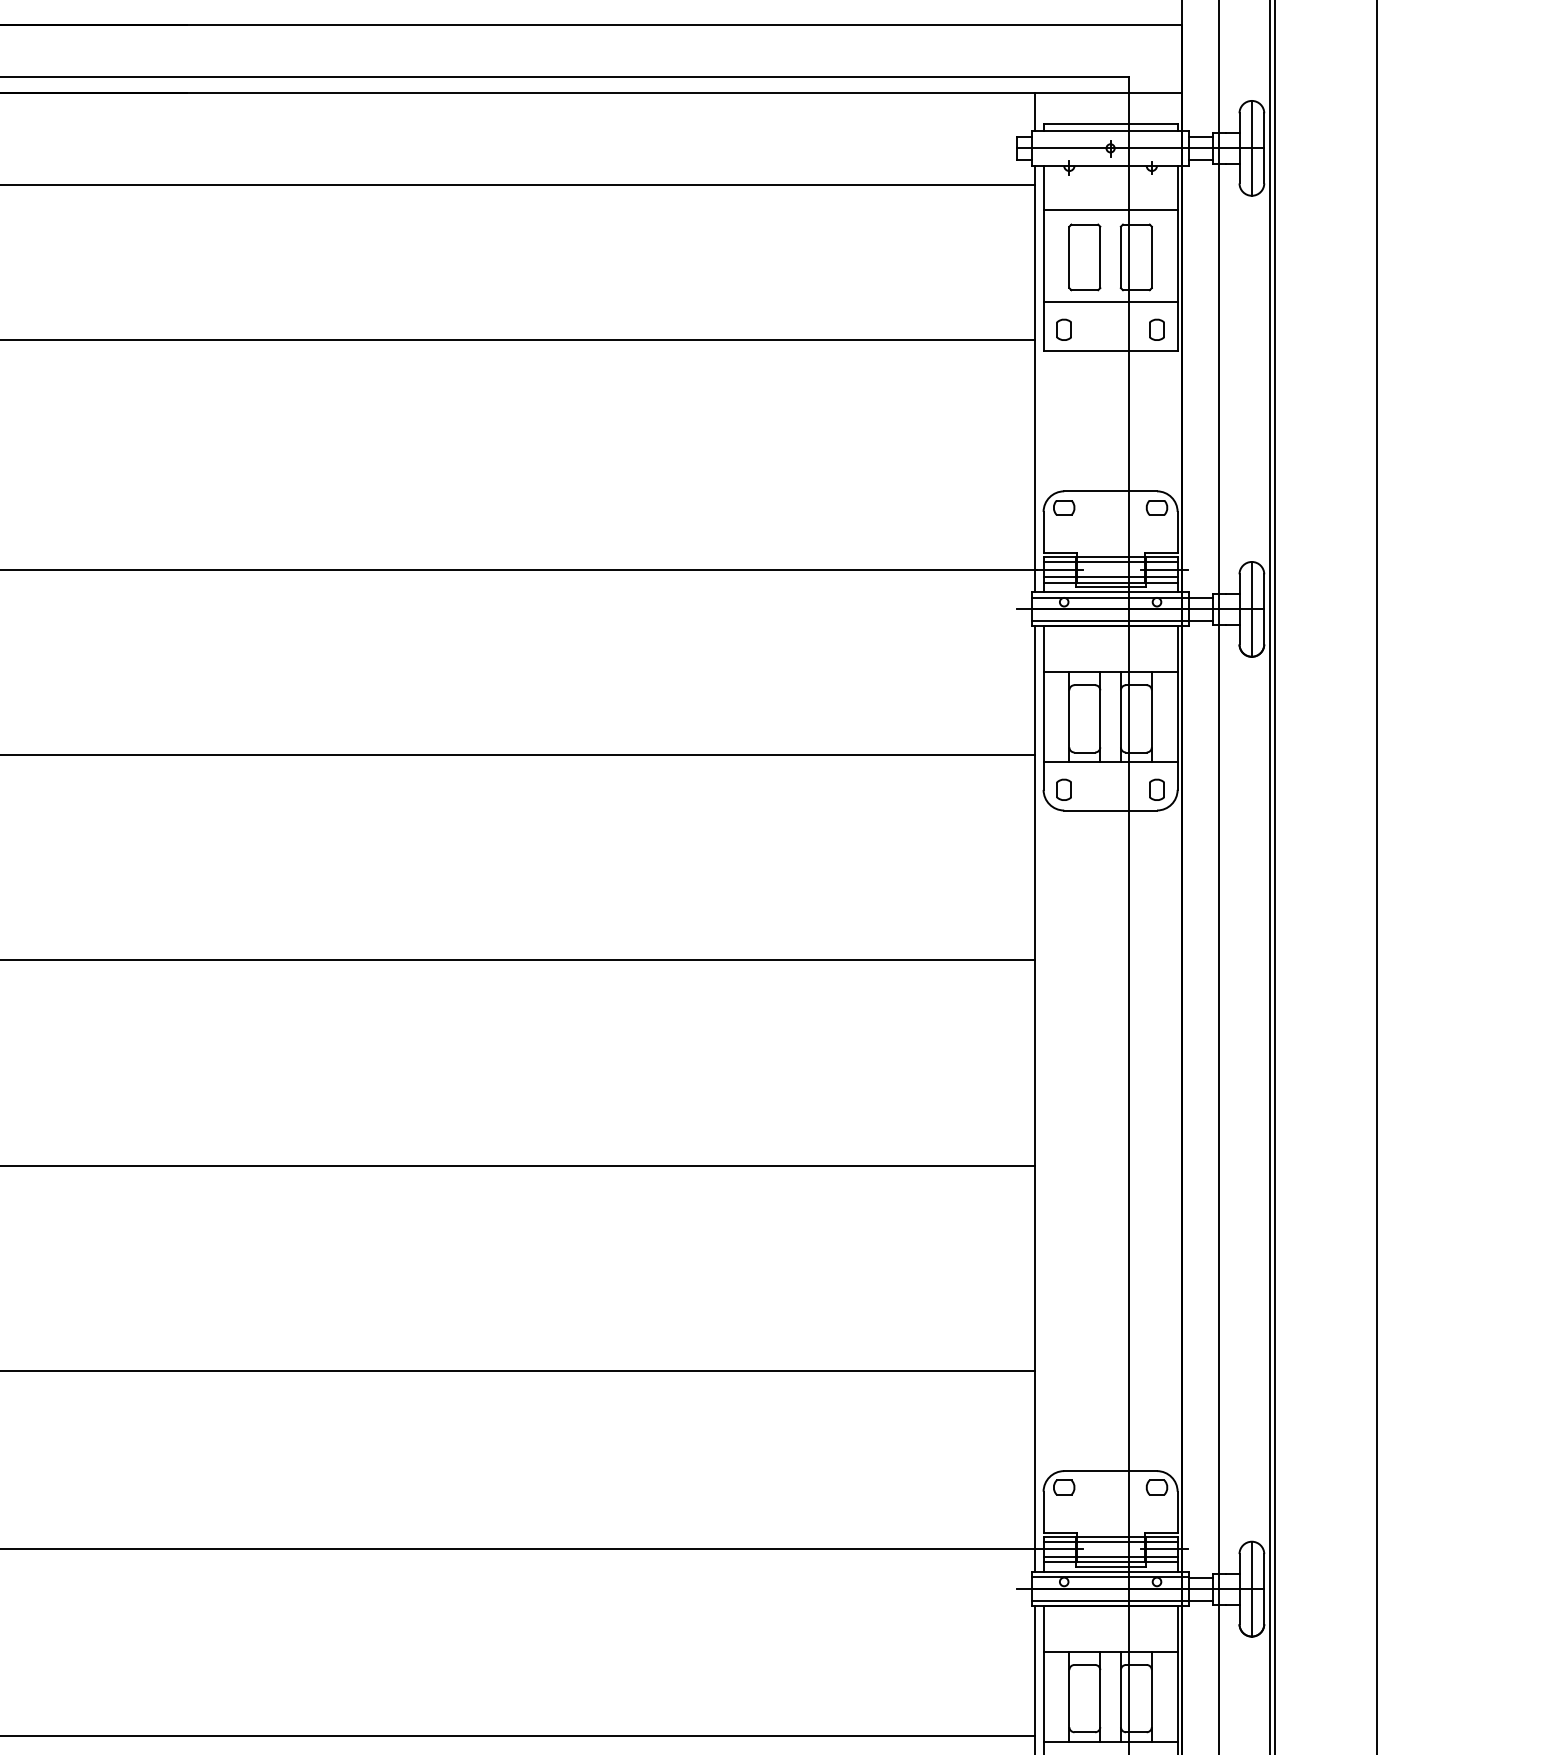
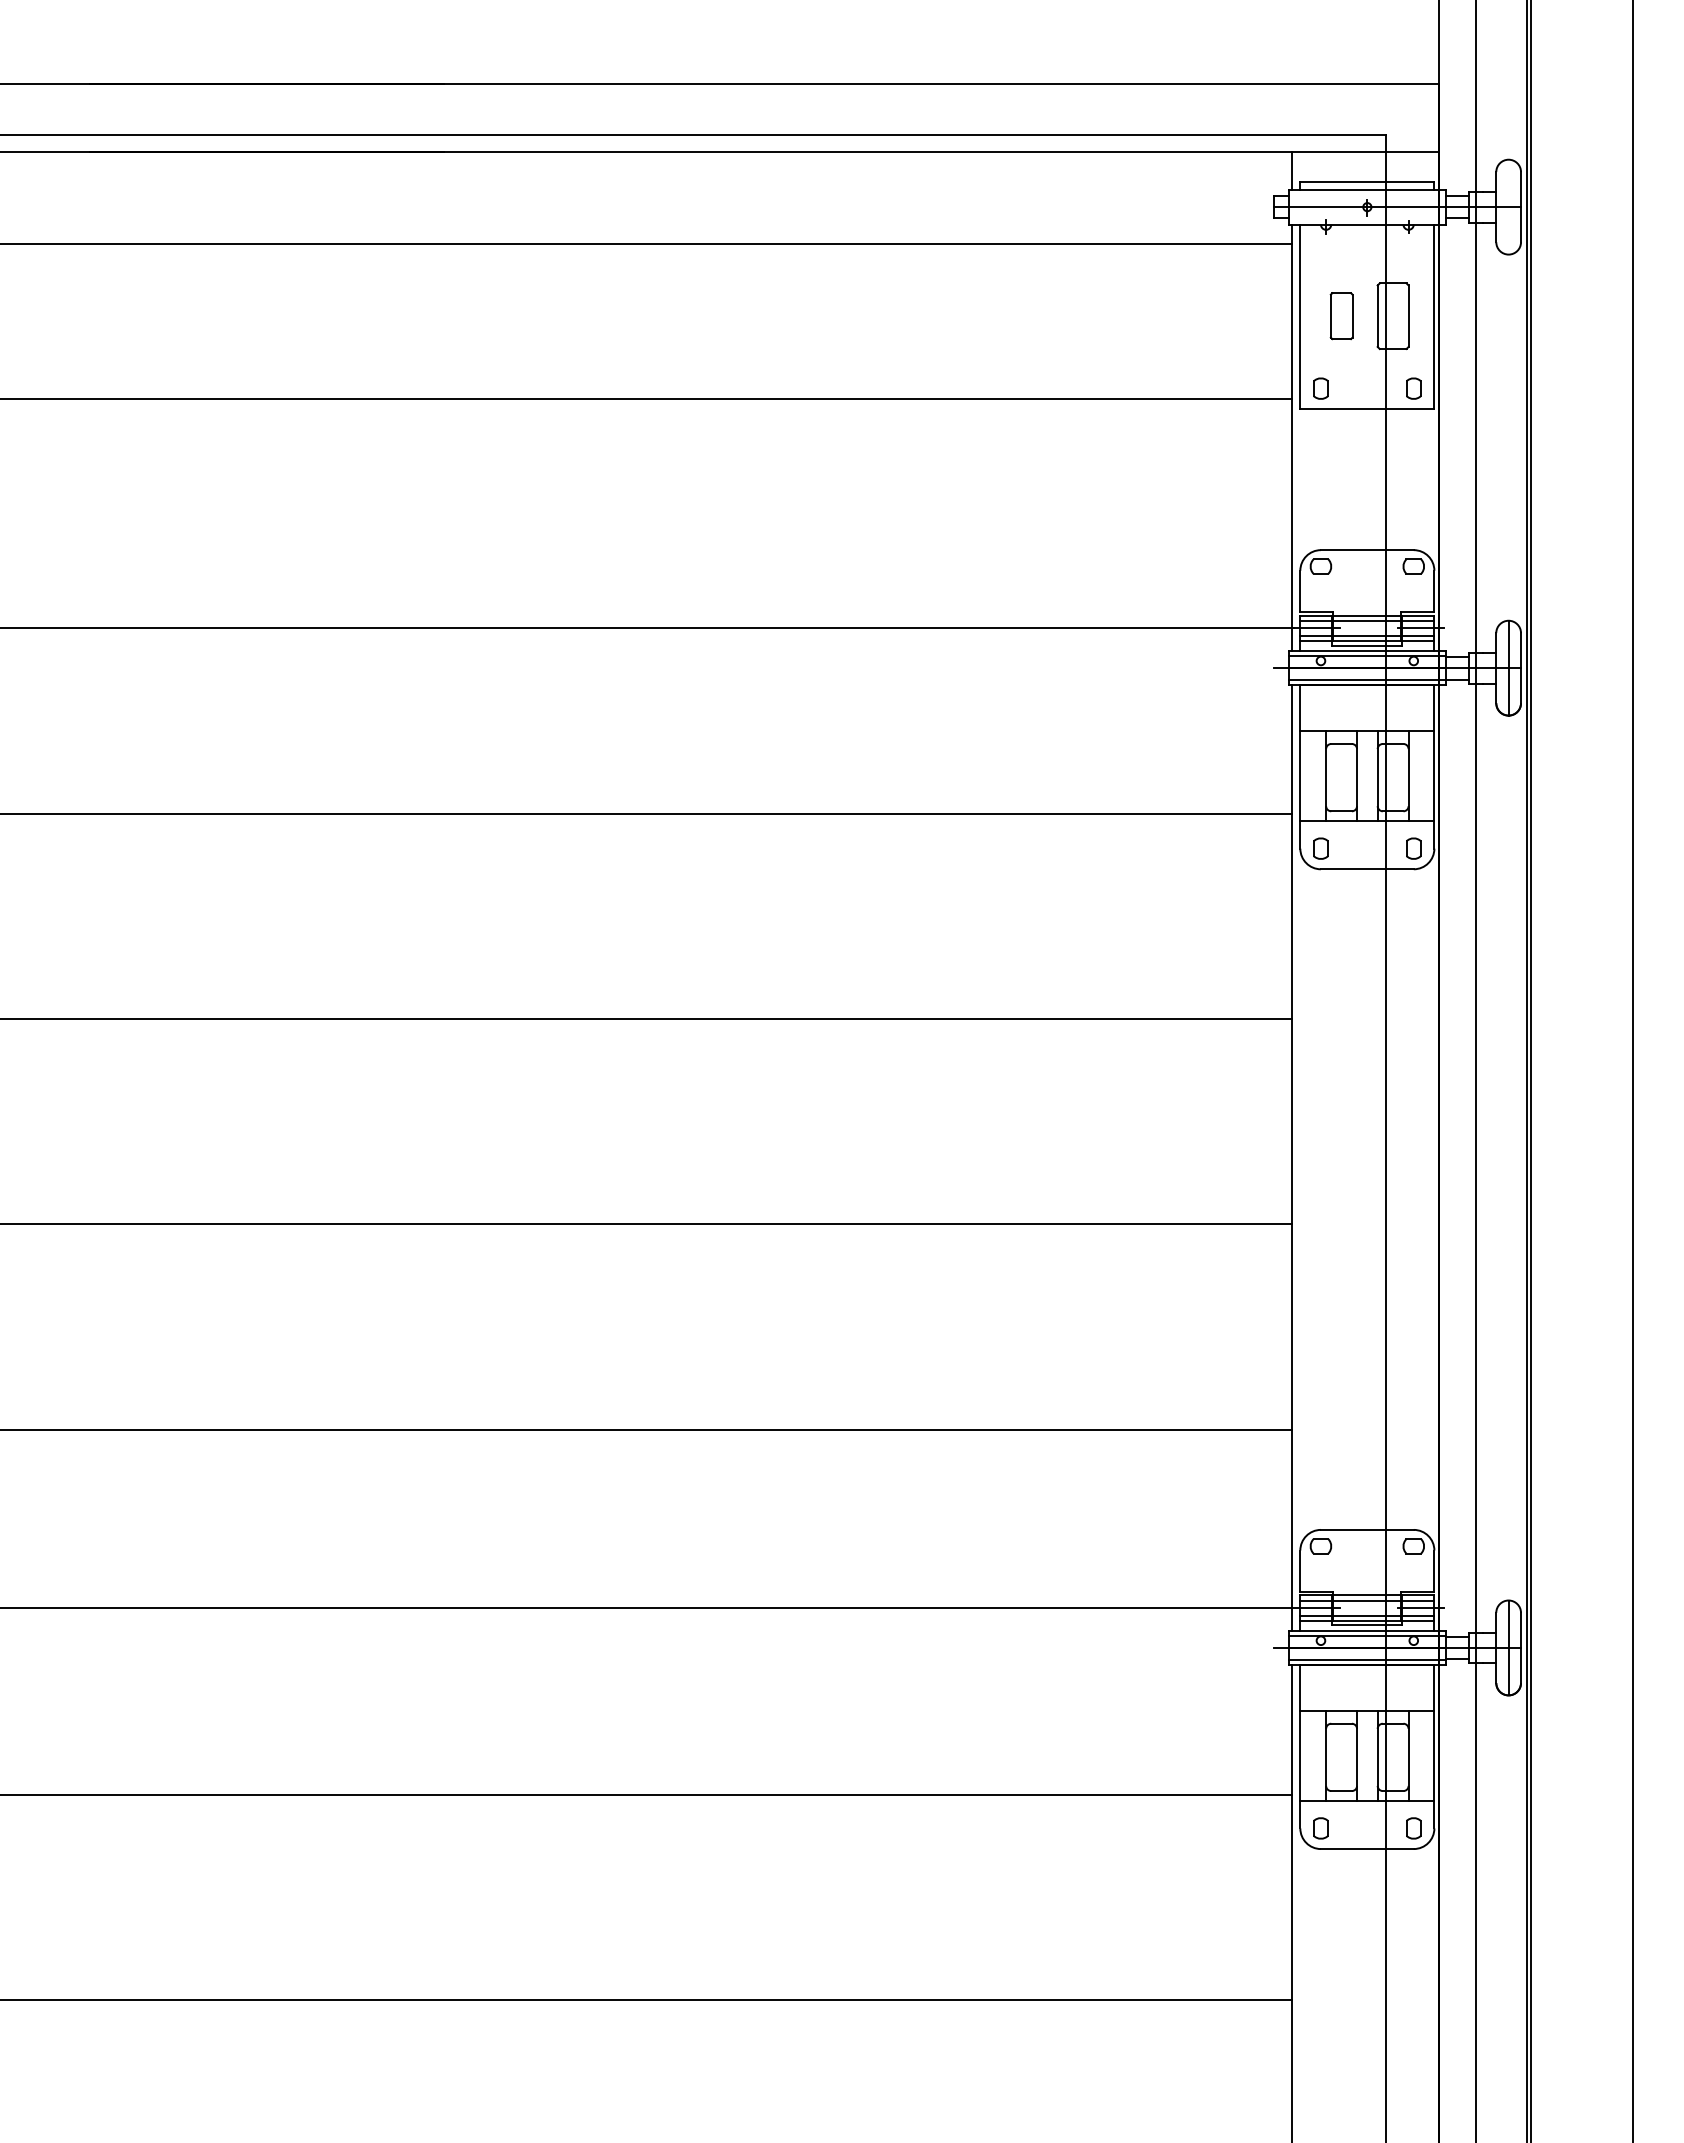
line: (1251, 147) -> (1508, 206), removed
line: (1110, 210) -> (1367, 269), removed
part: (1084, 256) -> (1341, 315), size x0.7
line: (1110, 301) -> (1367, 360), removed

